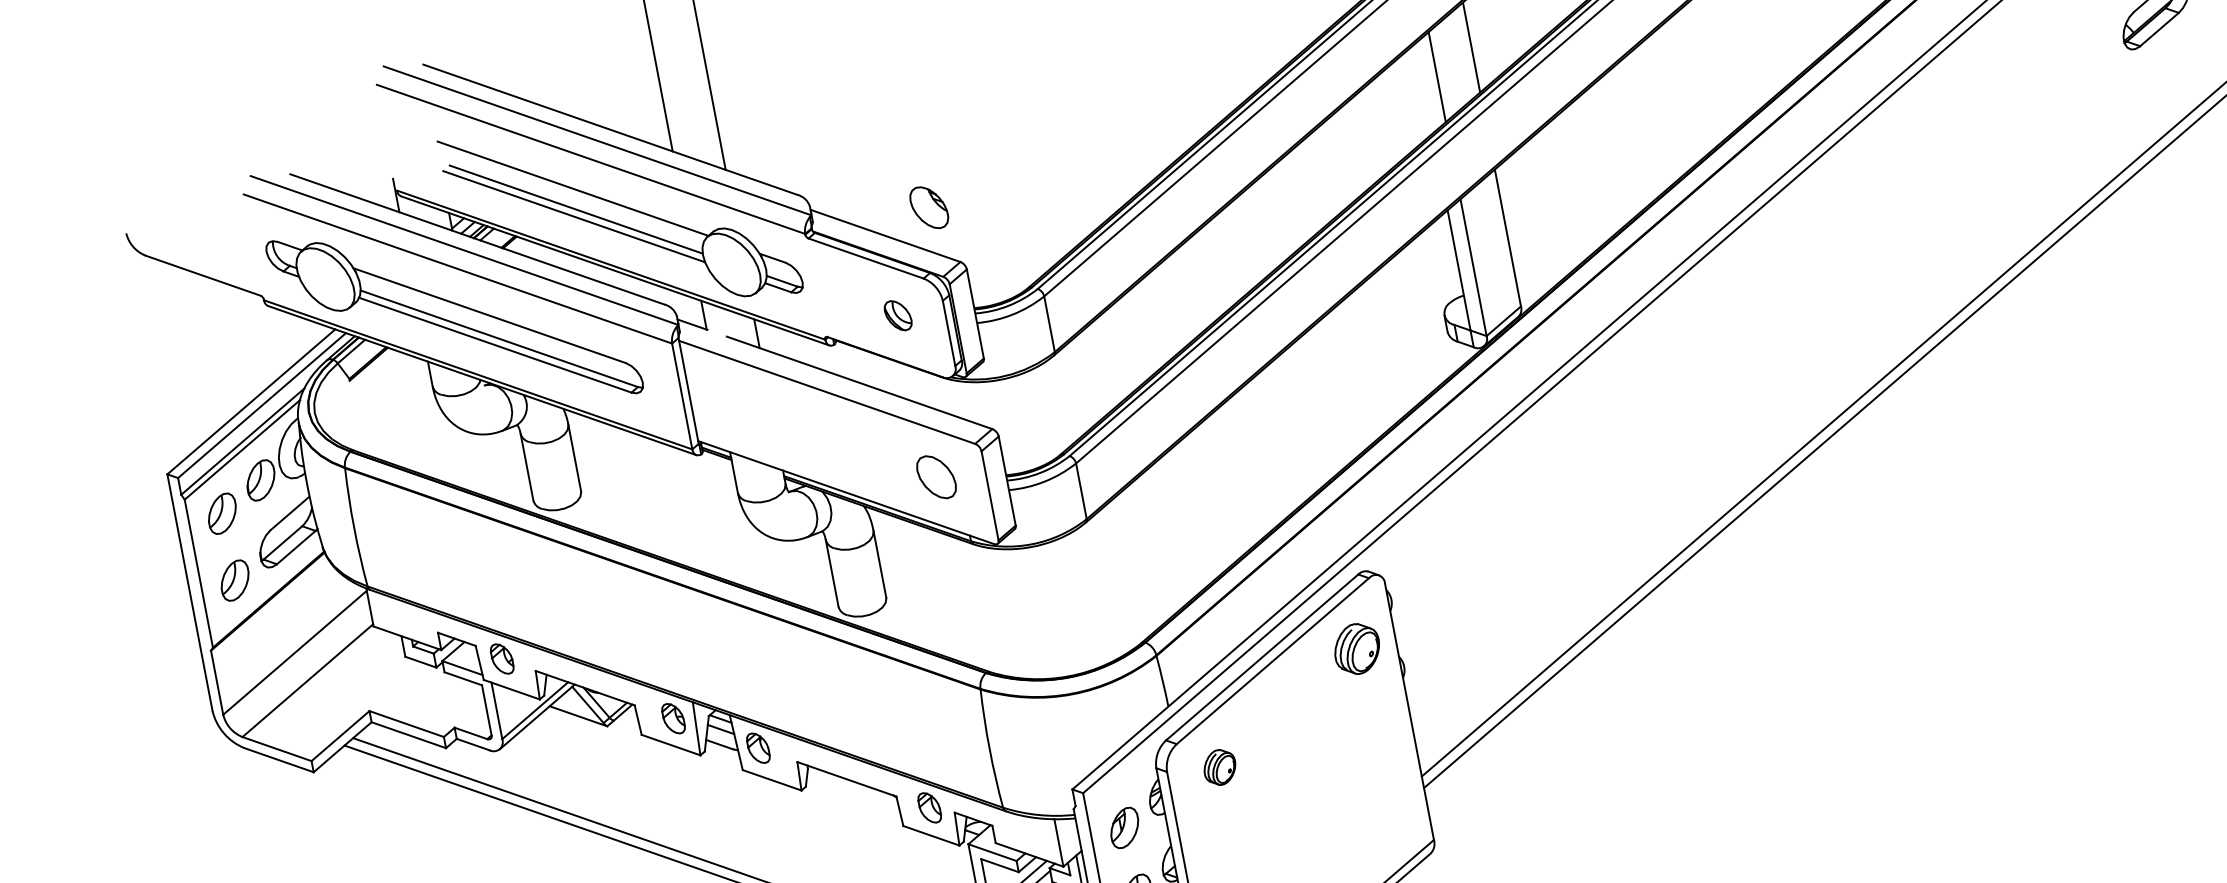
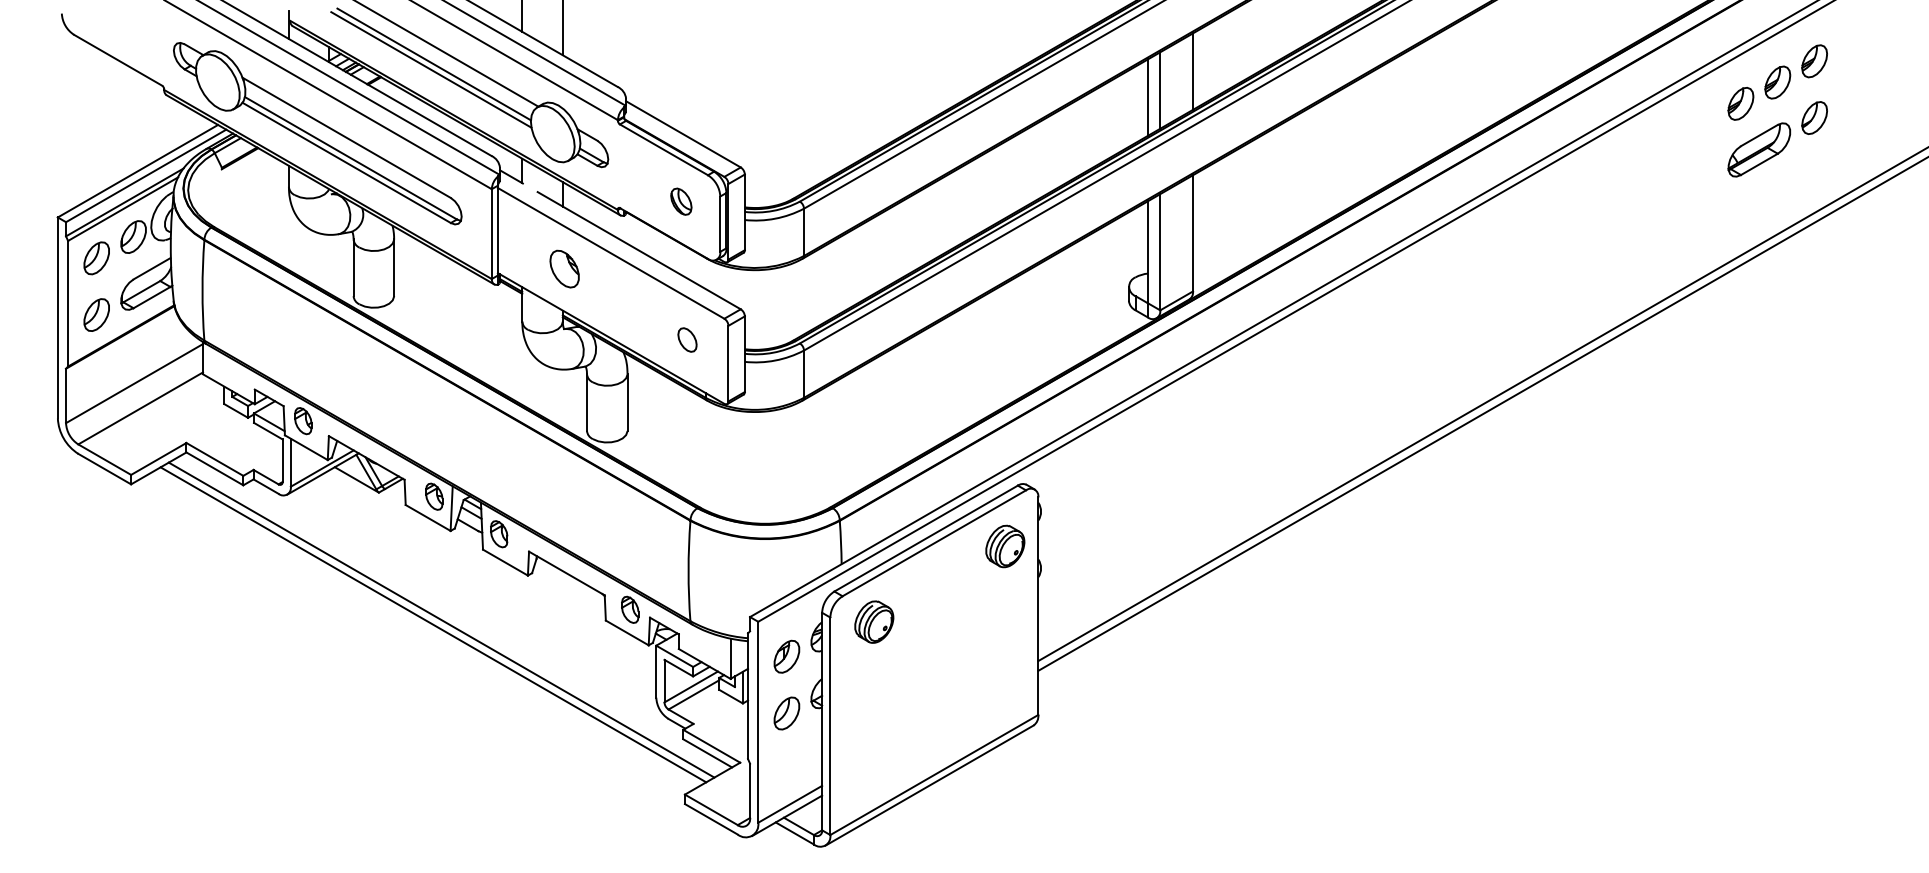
line: (1423, 88) -> (1147, 97), added
part: (928, 207) -> (564, 268), moved
part: (936, 476) -> (687, 339), size x0.62
part: (1219, 766) -> (874, 621), size x1.43

